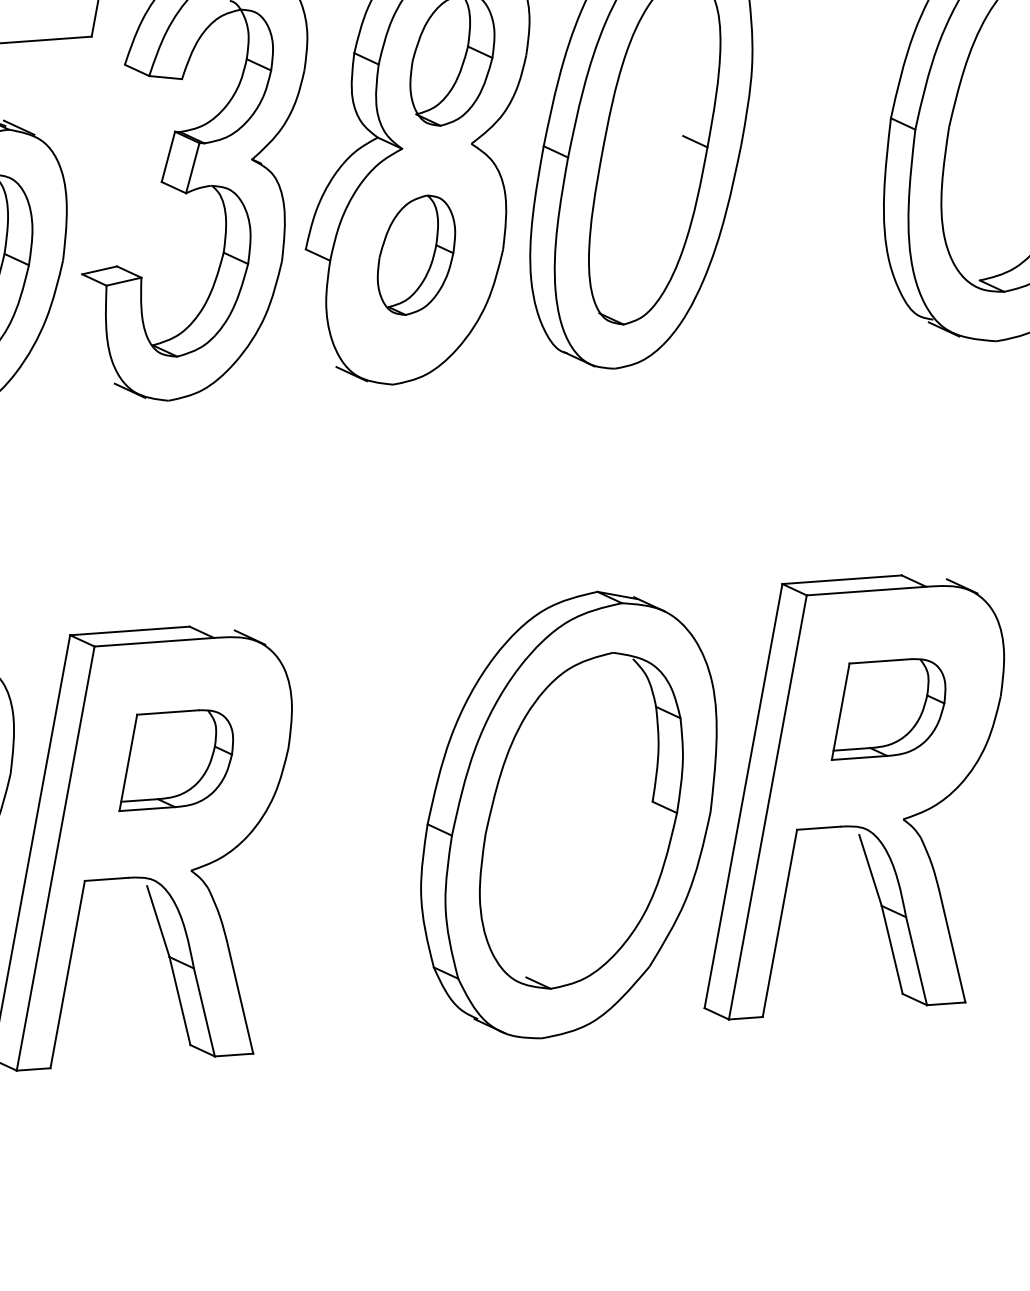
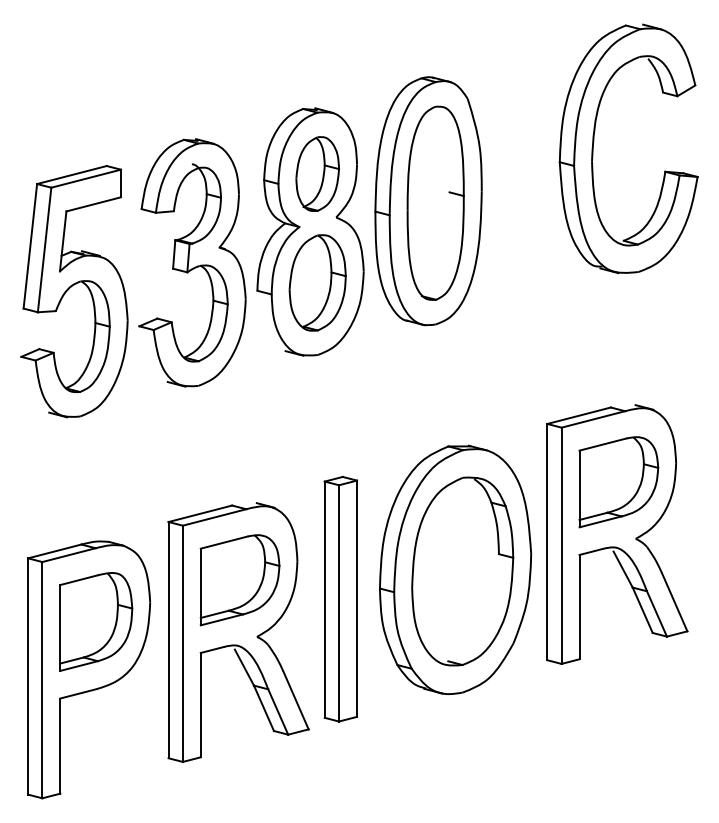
part: (416, 254) -> (317, 282), size x1.43
part: (890, 712) -> (618, 482), size x1.43
part: (178, 763) -> (239, 580), size x1.43
part: (353, 829) -> (340, 598), added

